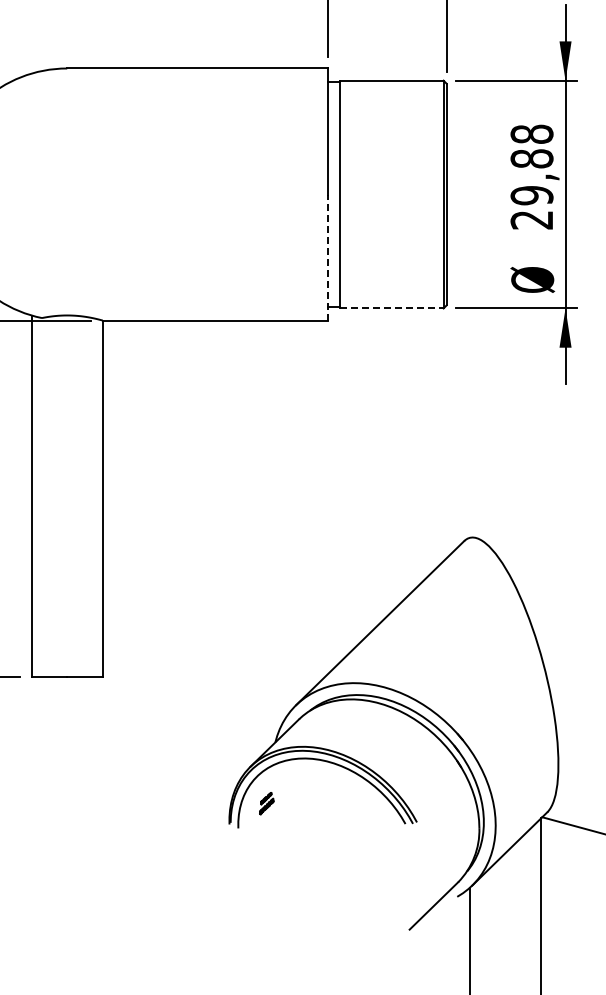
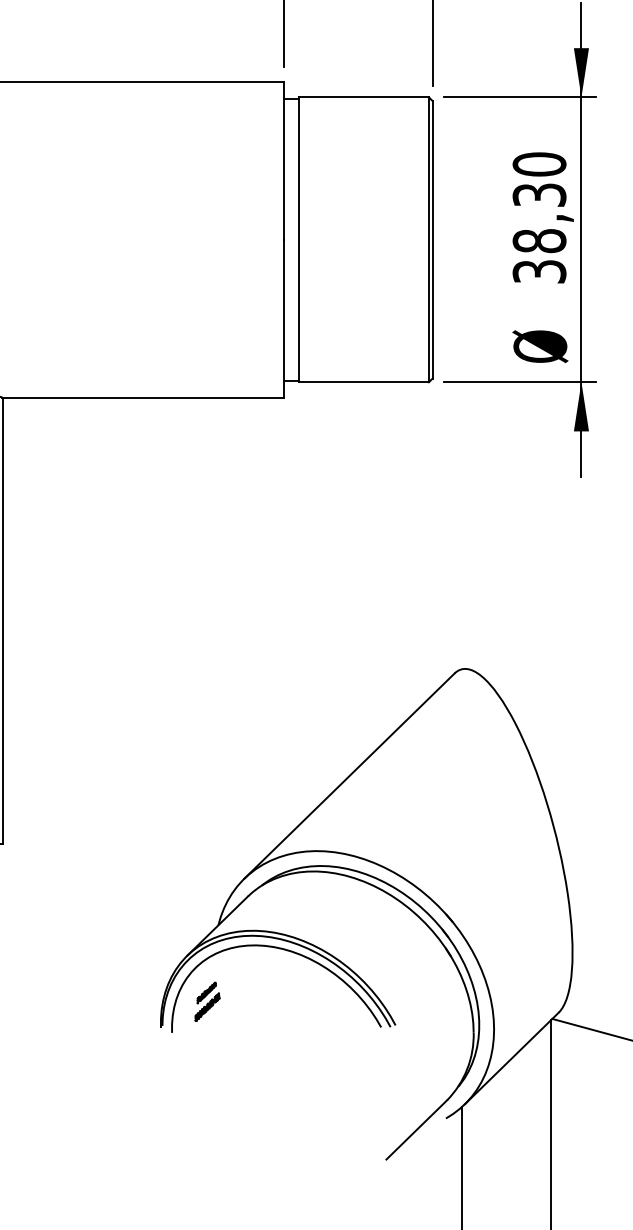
text: (531, 176) -> (538, 217), 29,88 -> 38,30
line: (327, 257) -> (283, 318), dashed -> solid
line: (392, 308) -> (364, 382), dashed -> solid
part: (266, 803) -> (207, 1001), size x1.43

